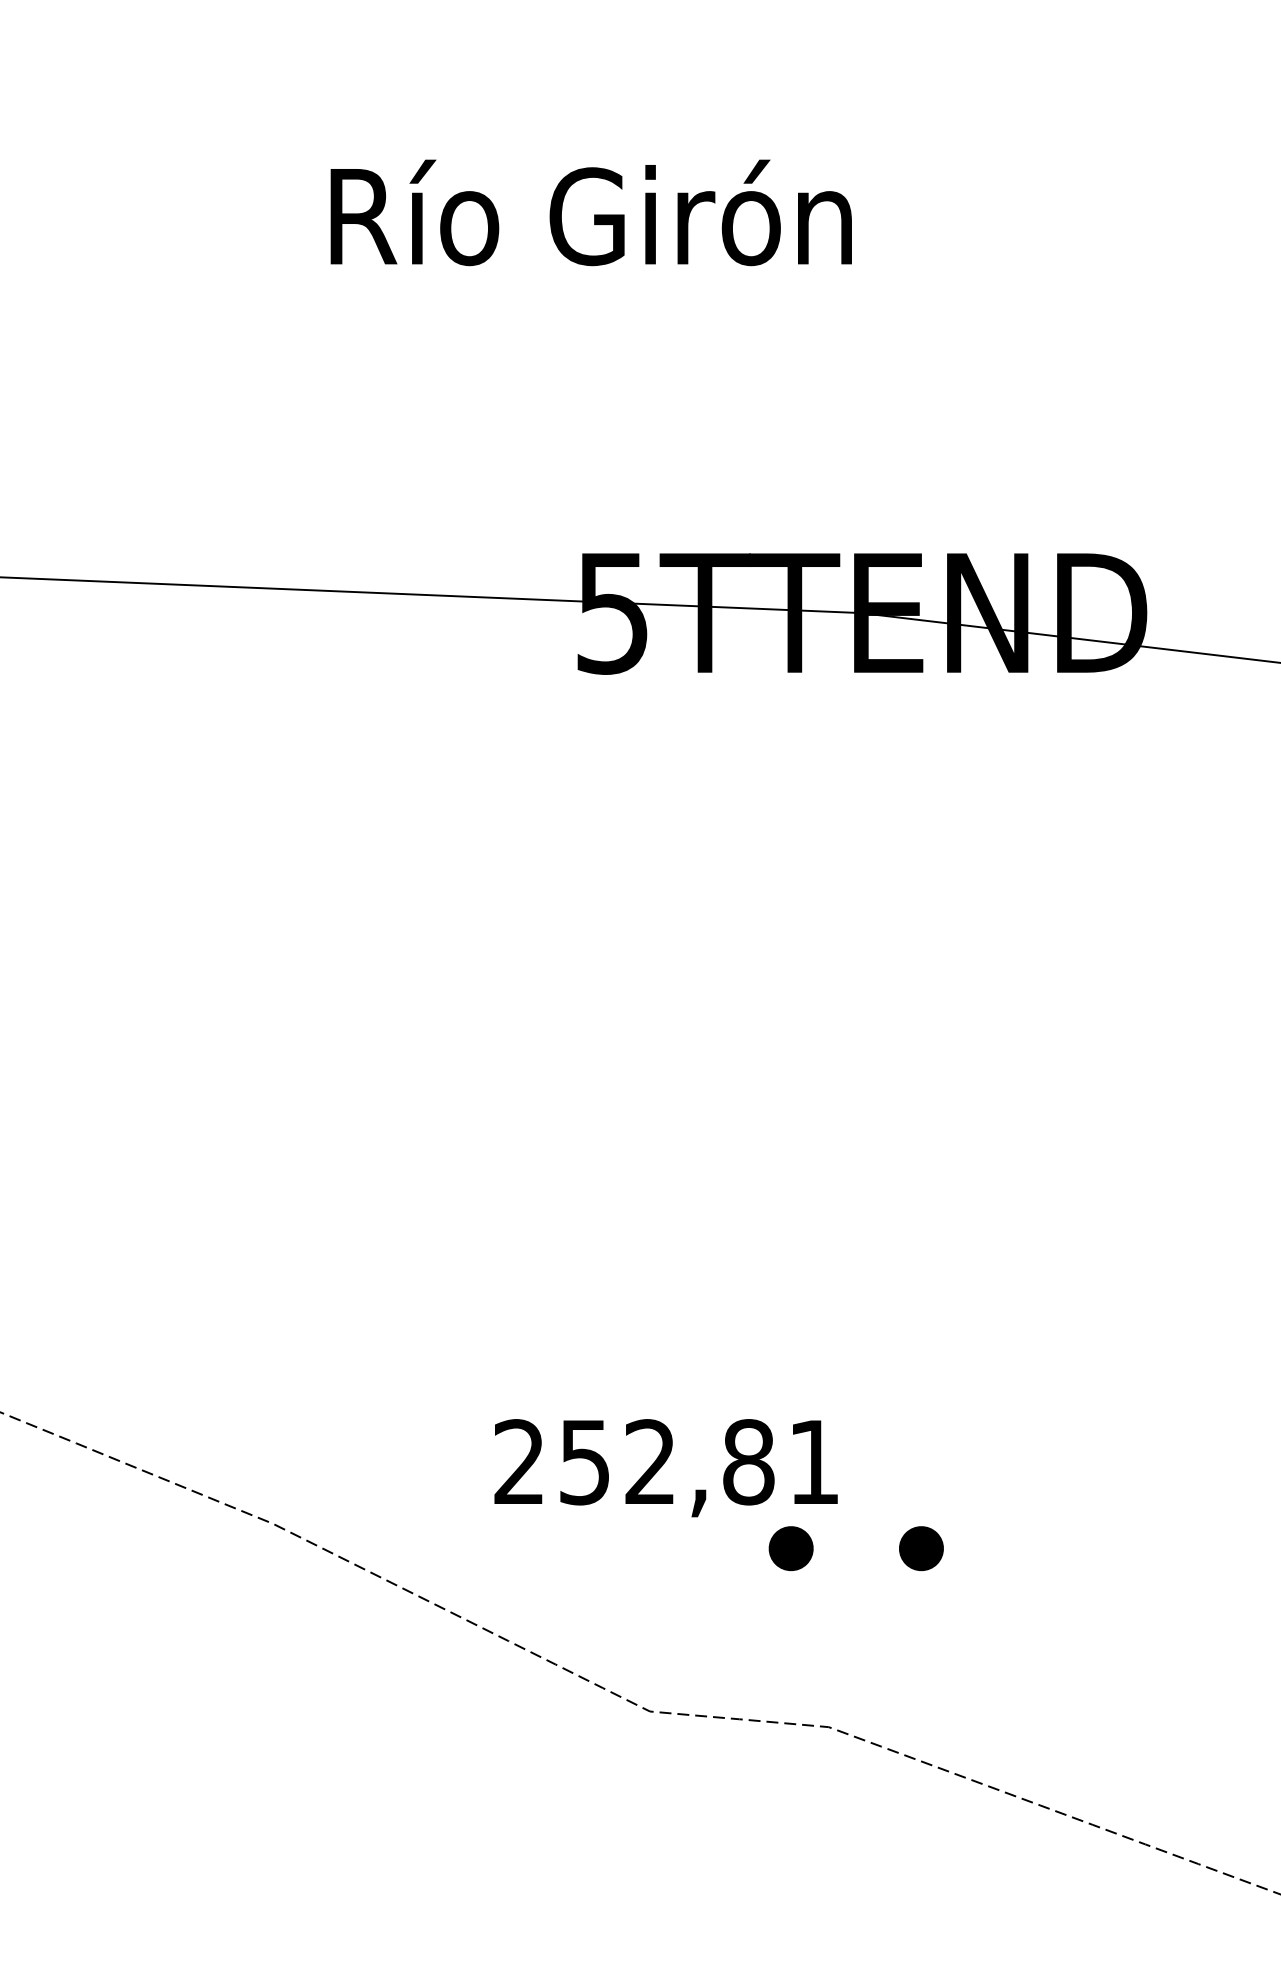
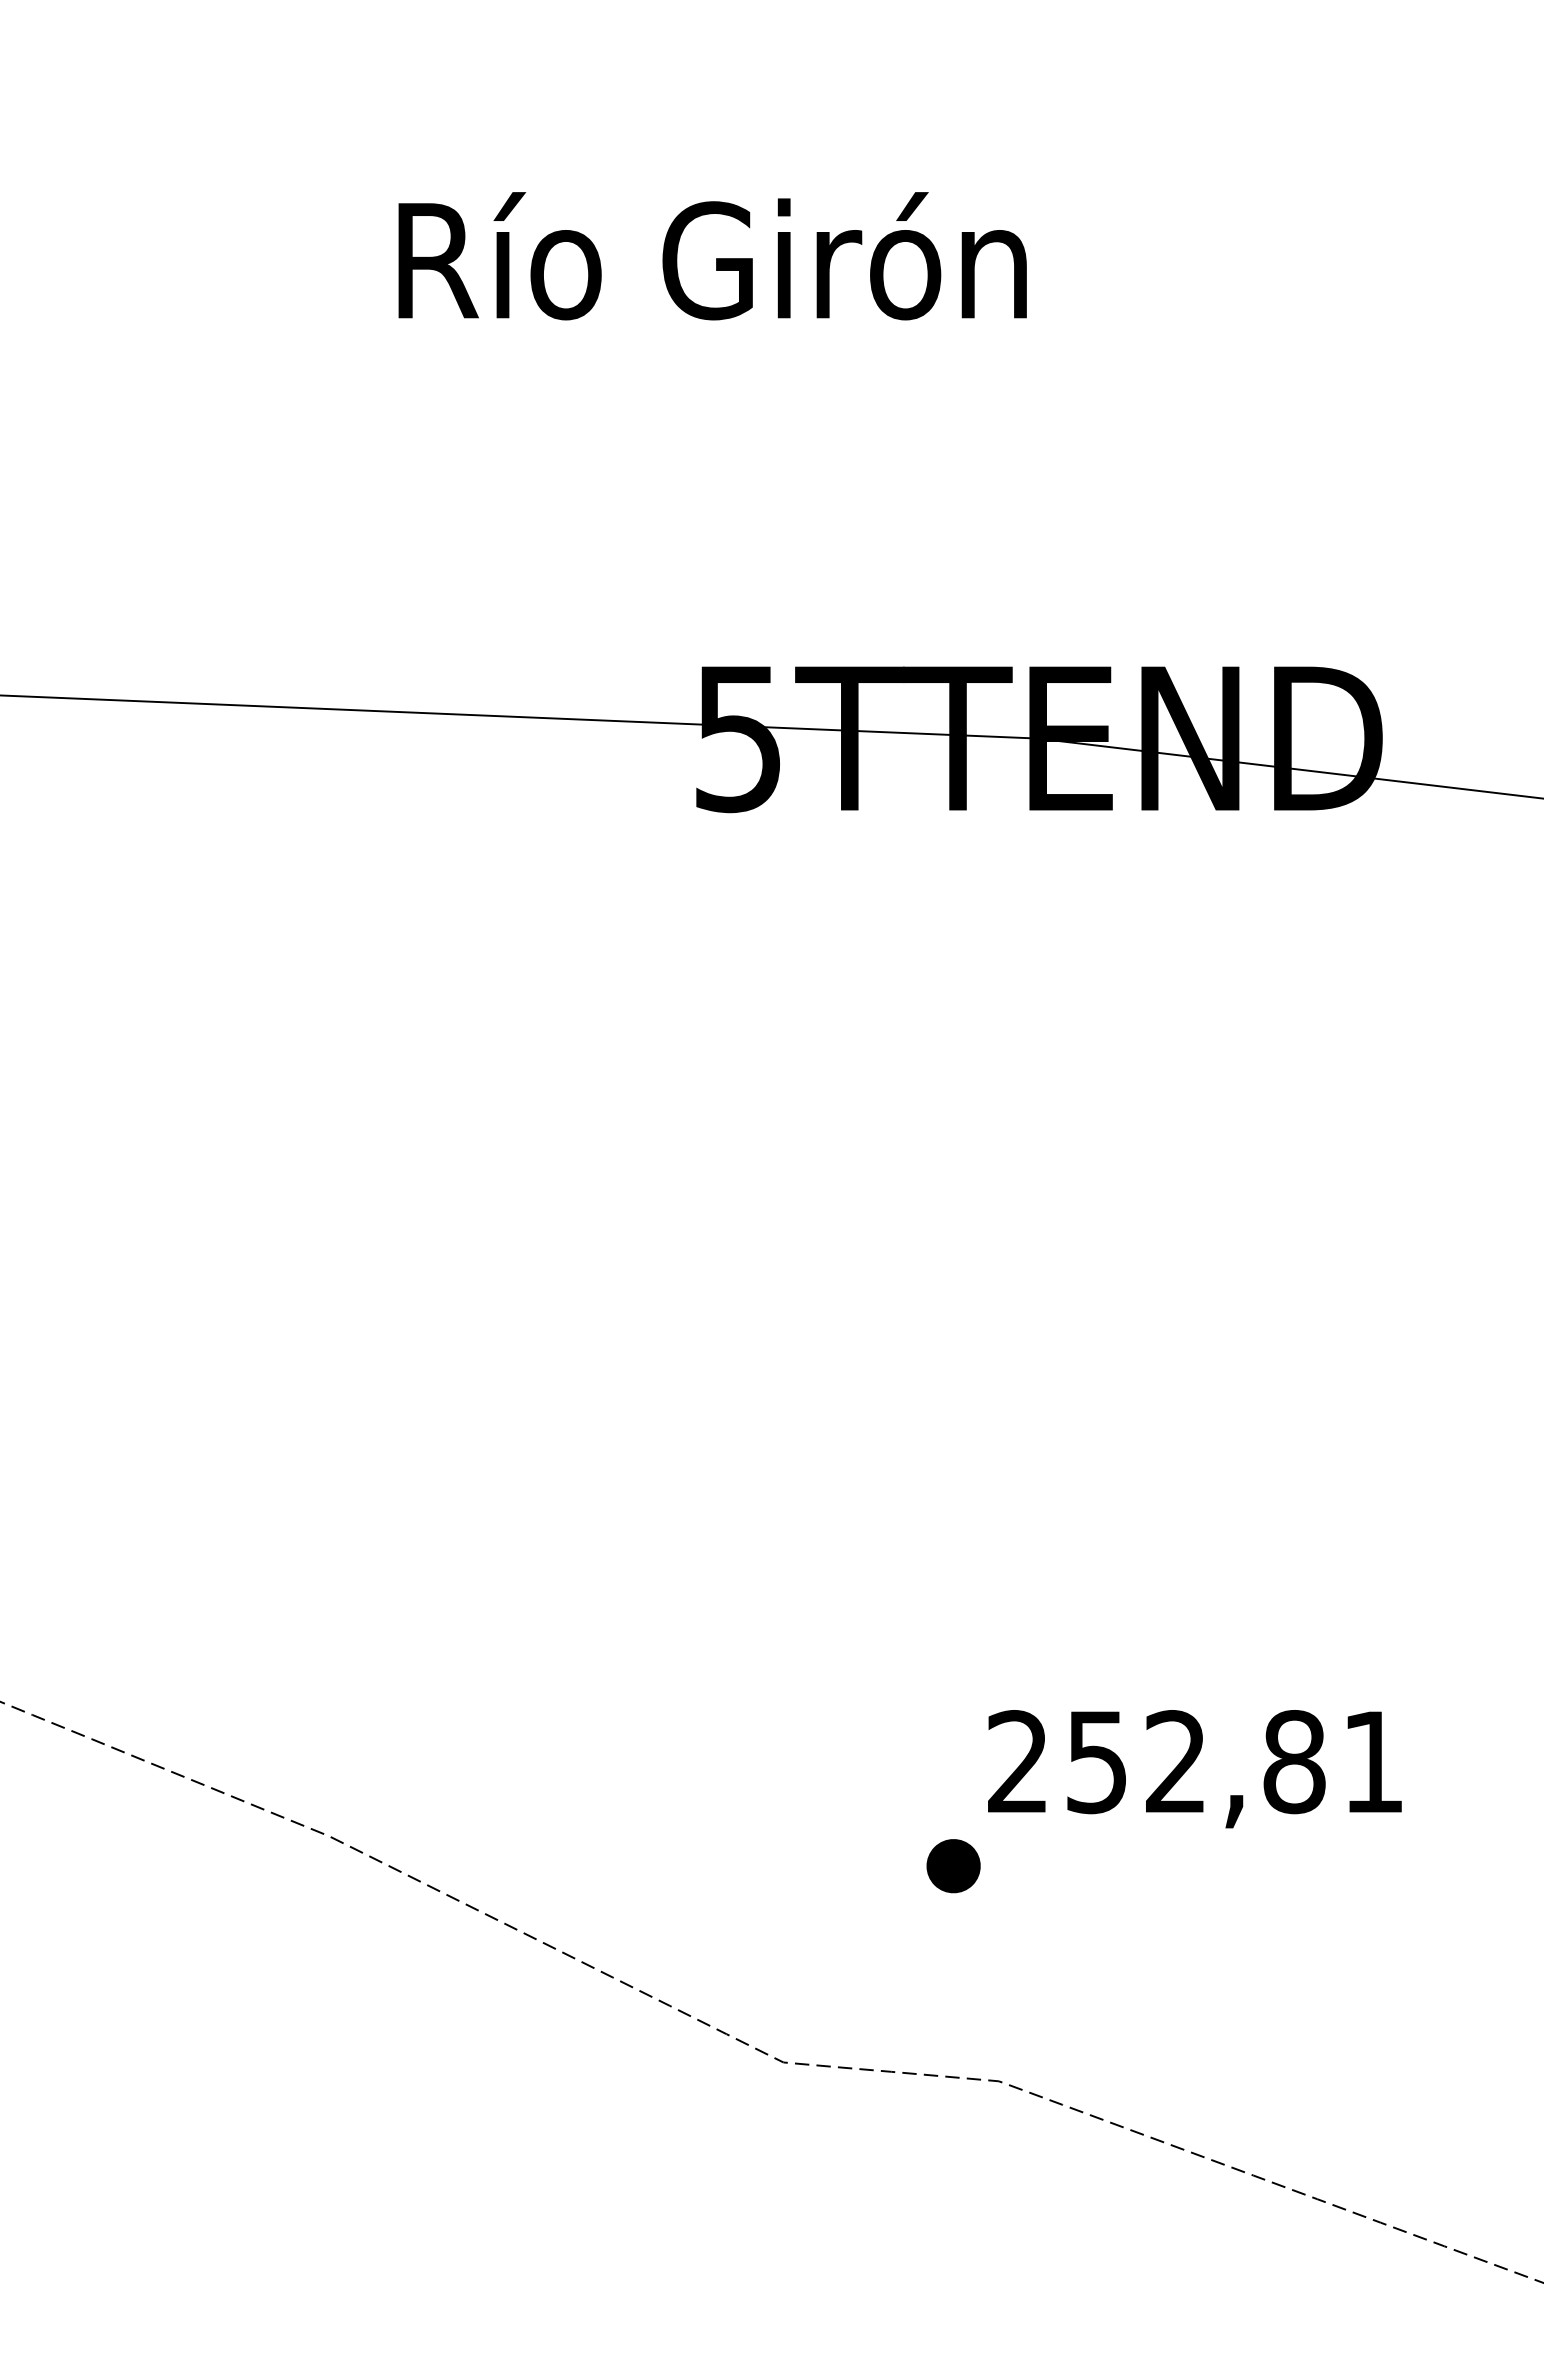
text: (665, 1468) -> (1194, 1769), moved
part: (921, 1548) -> (1110, 1866), removed

